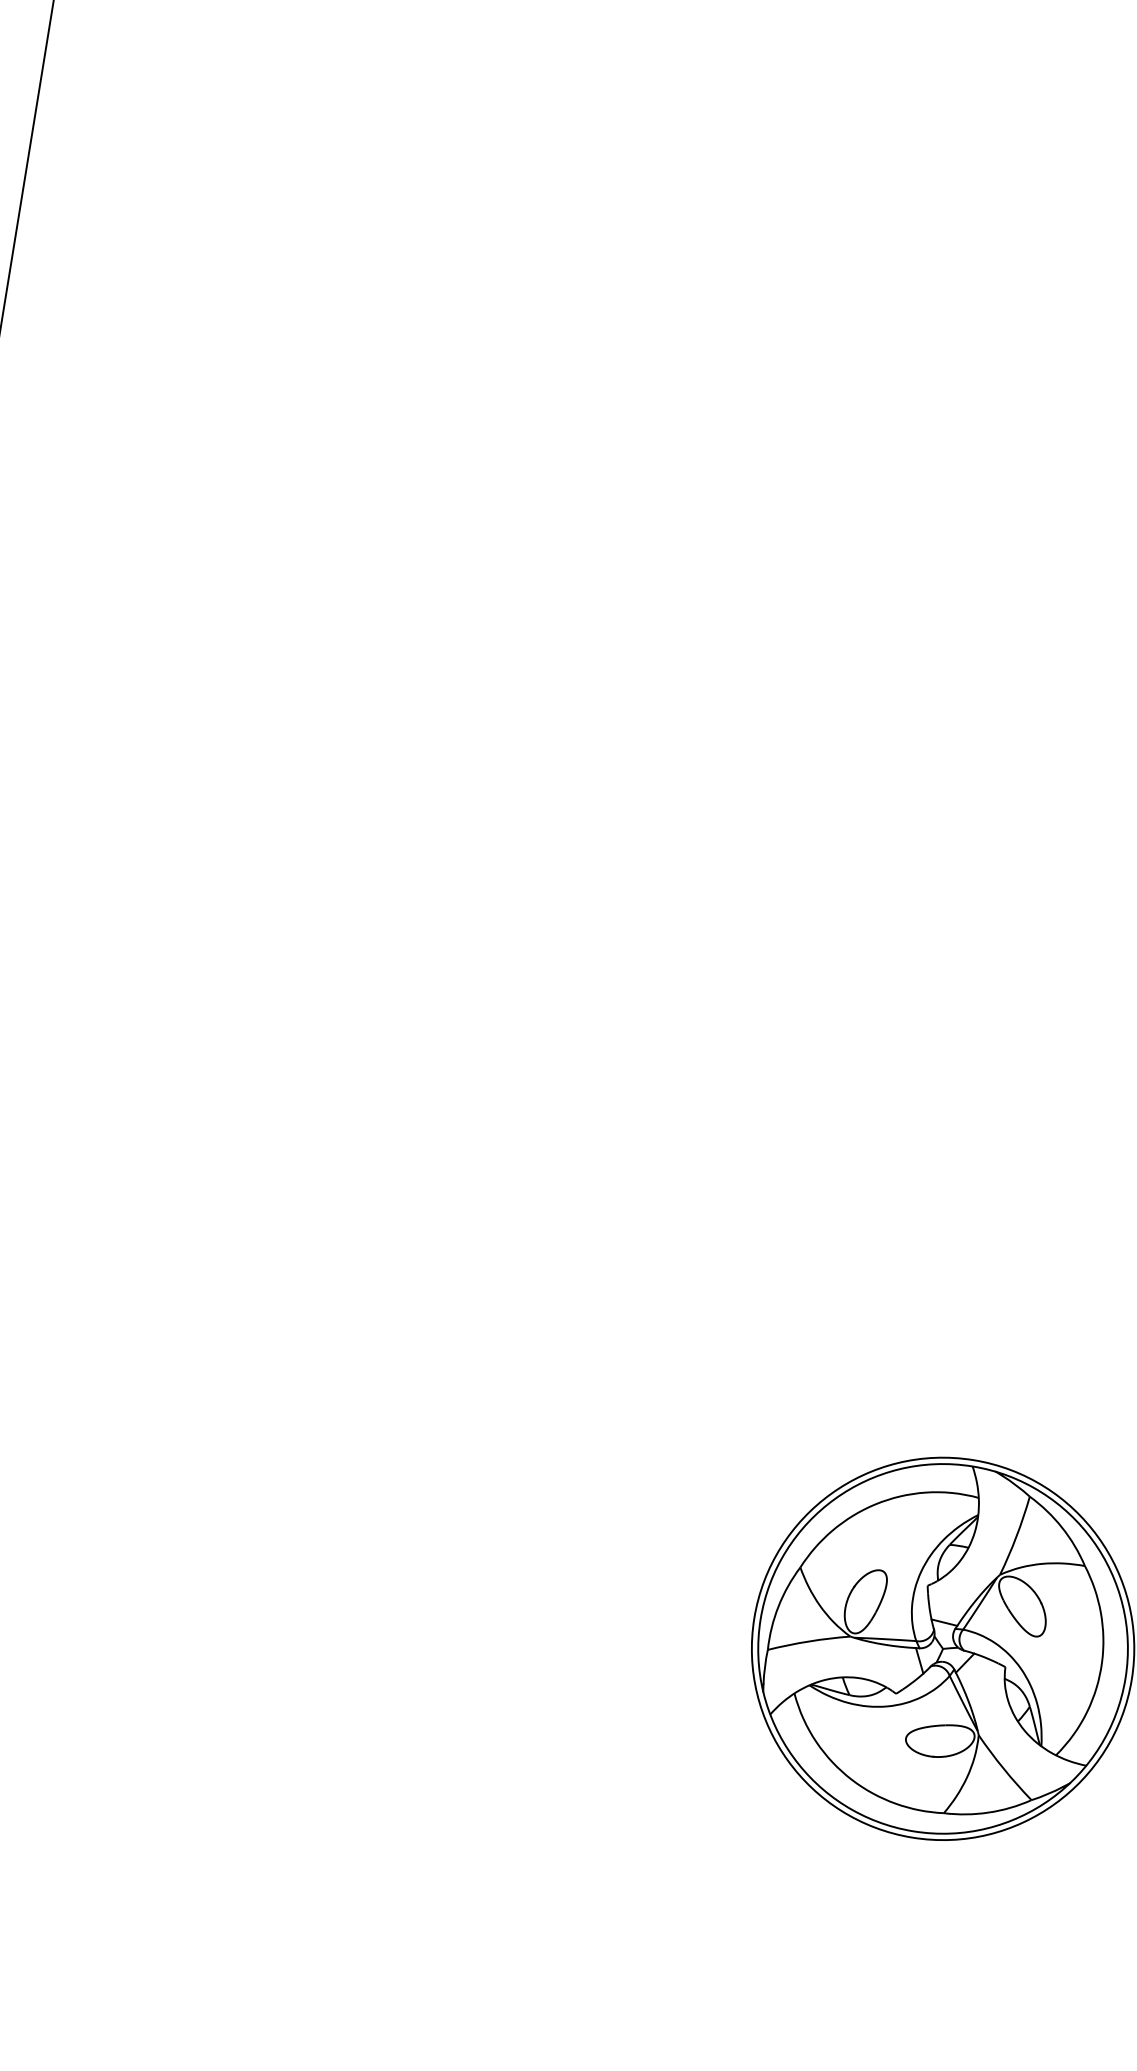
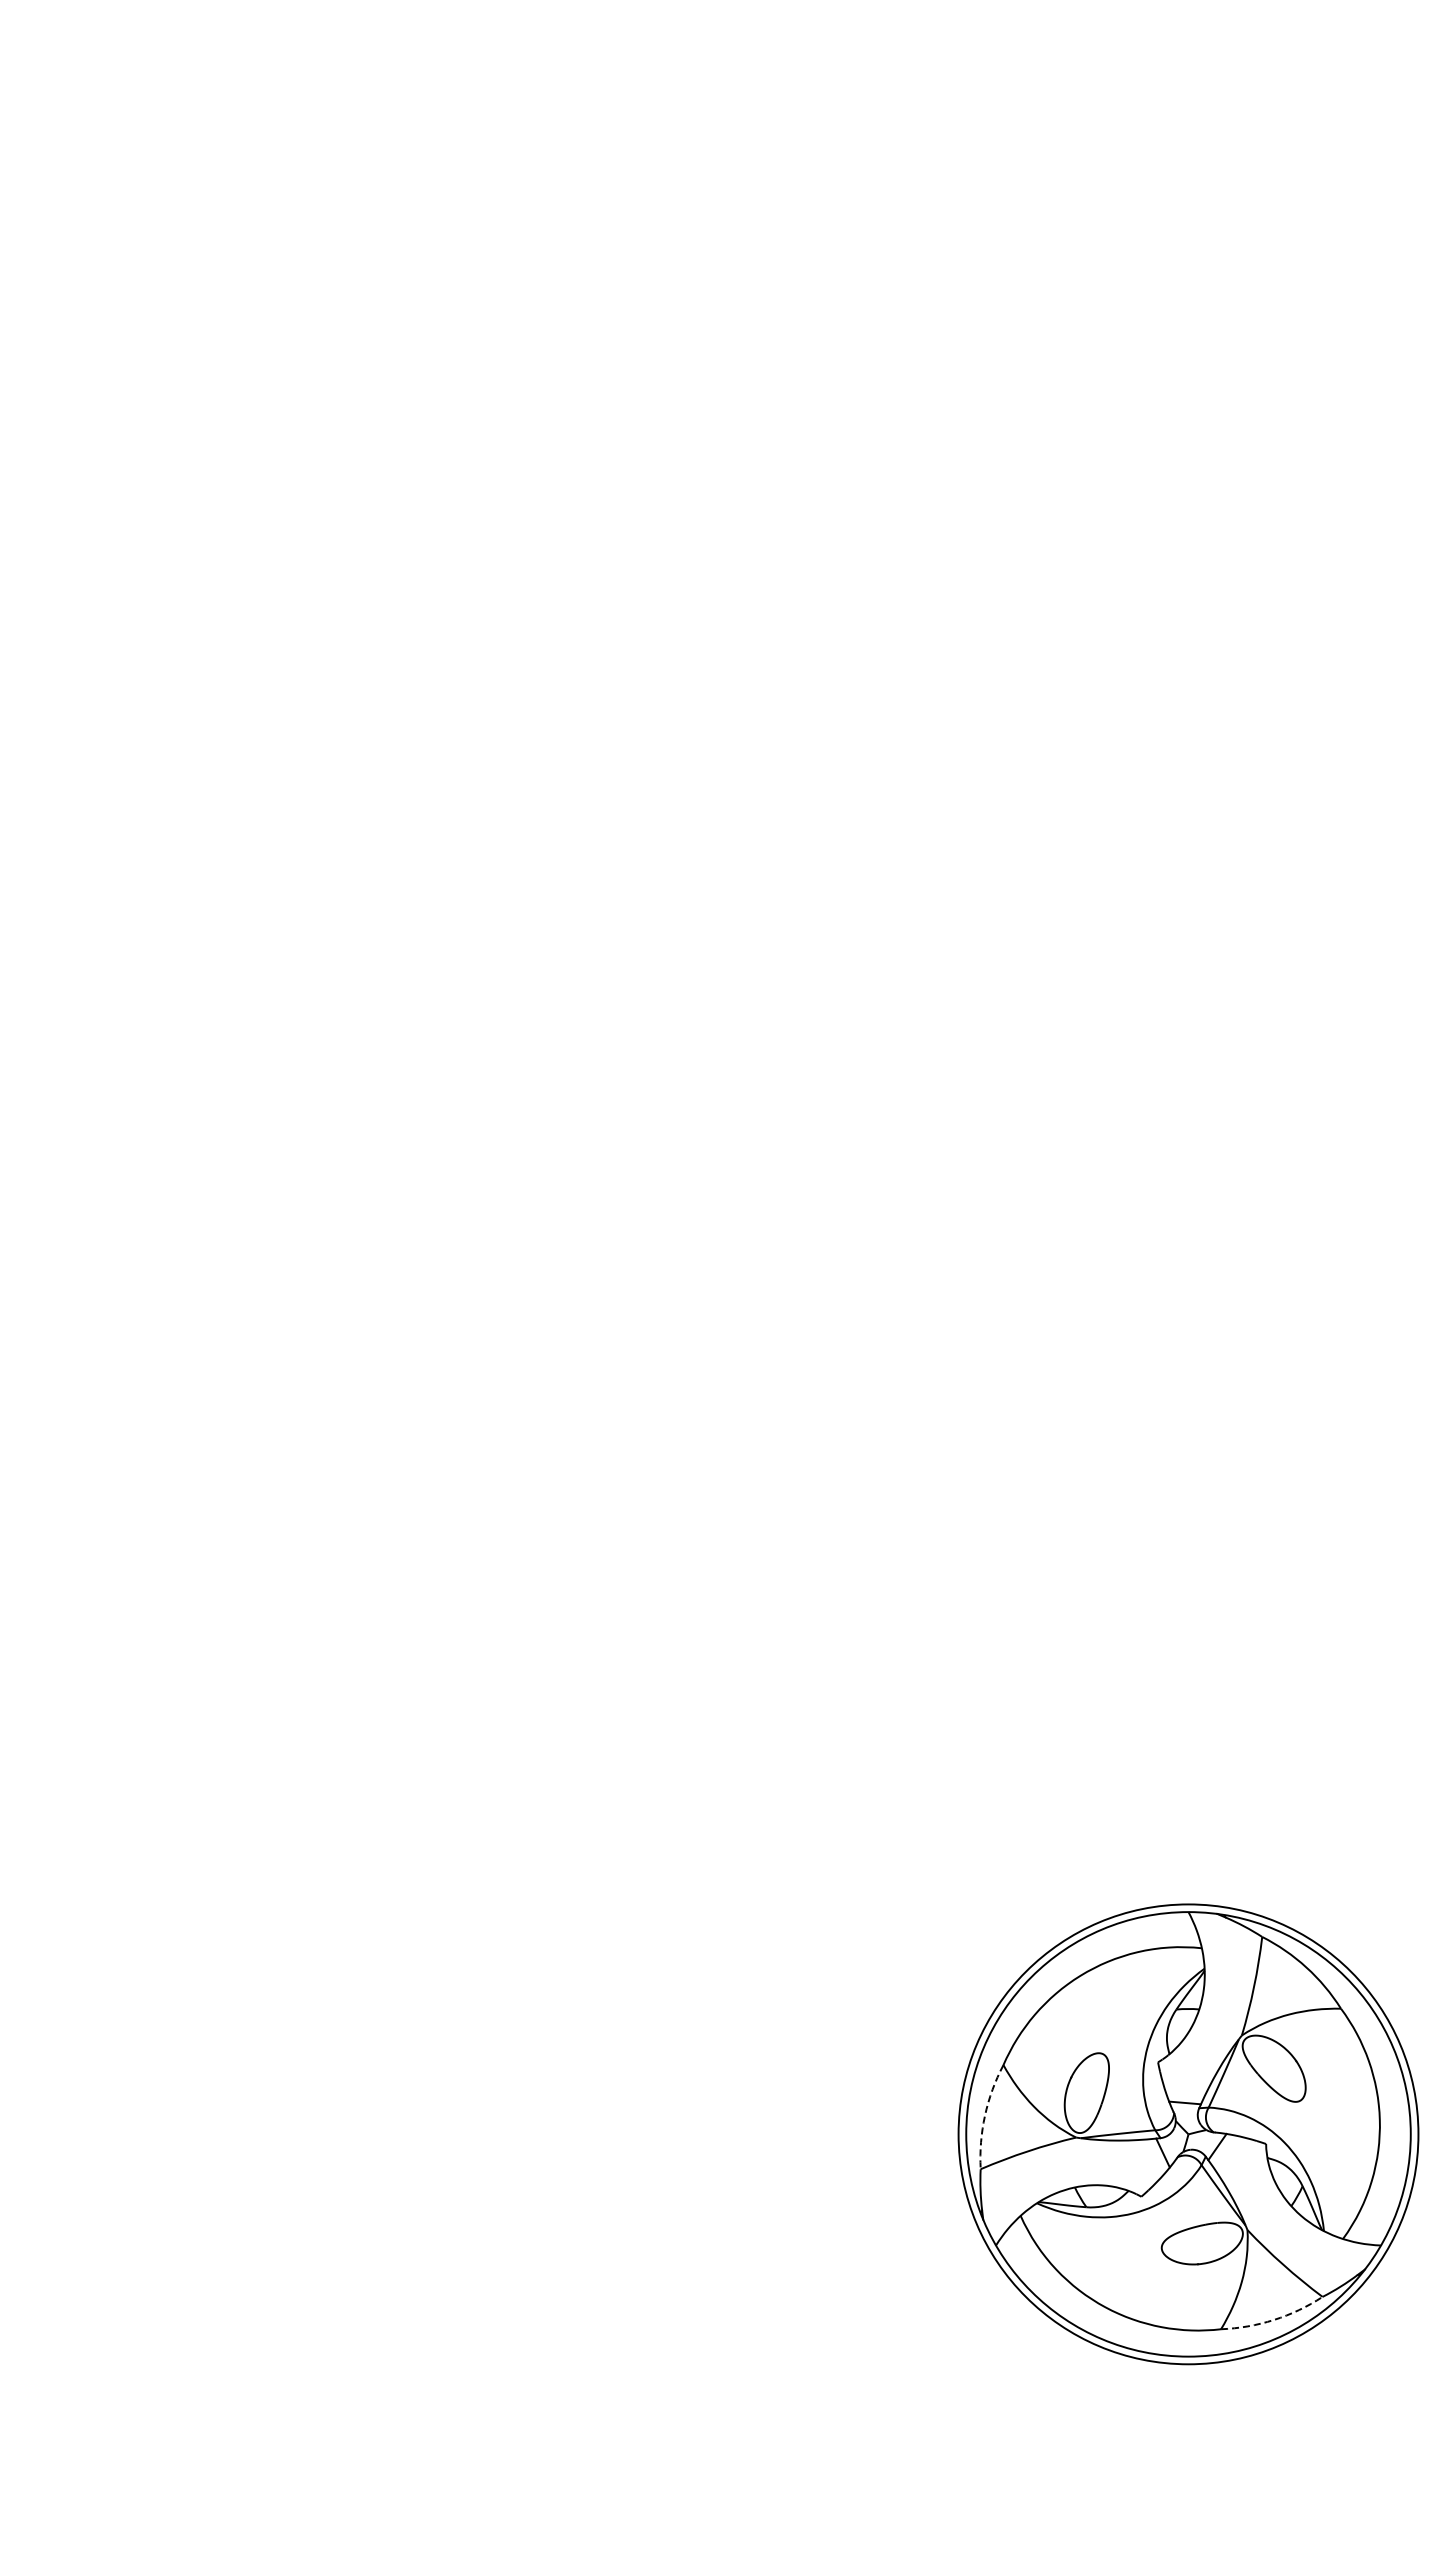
arc: (778, 1606) -> (985, 2115), solid -> dashed
arc: (989, 1812) -> (1274, 2319), solid -> dashed

